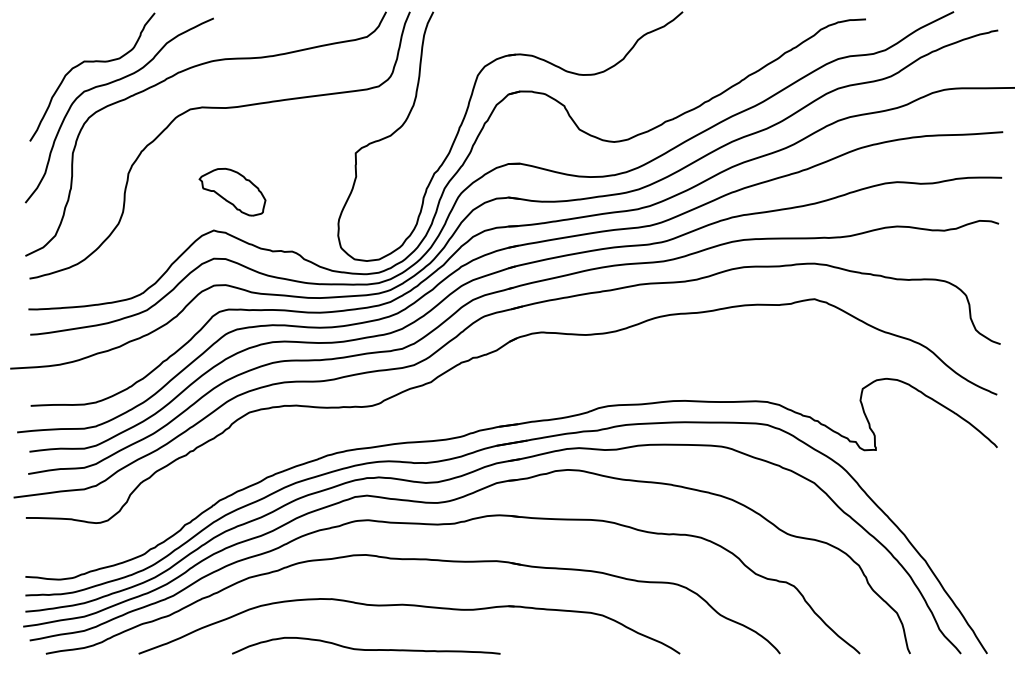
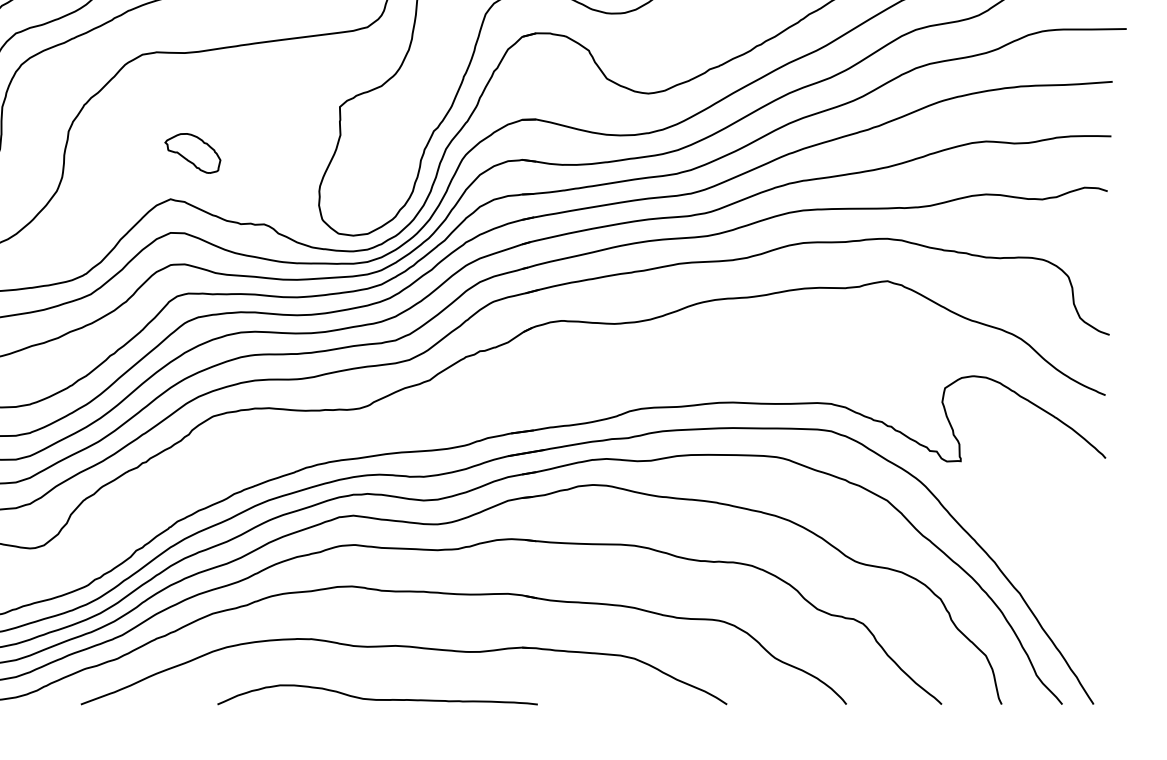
part: (232, 191) -> (192, 152), size x0.7
curve: (366, 649) -> (377, 699), moved

